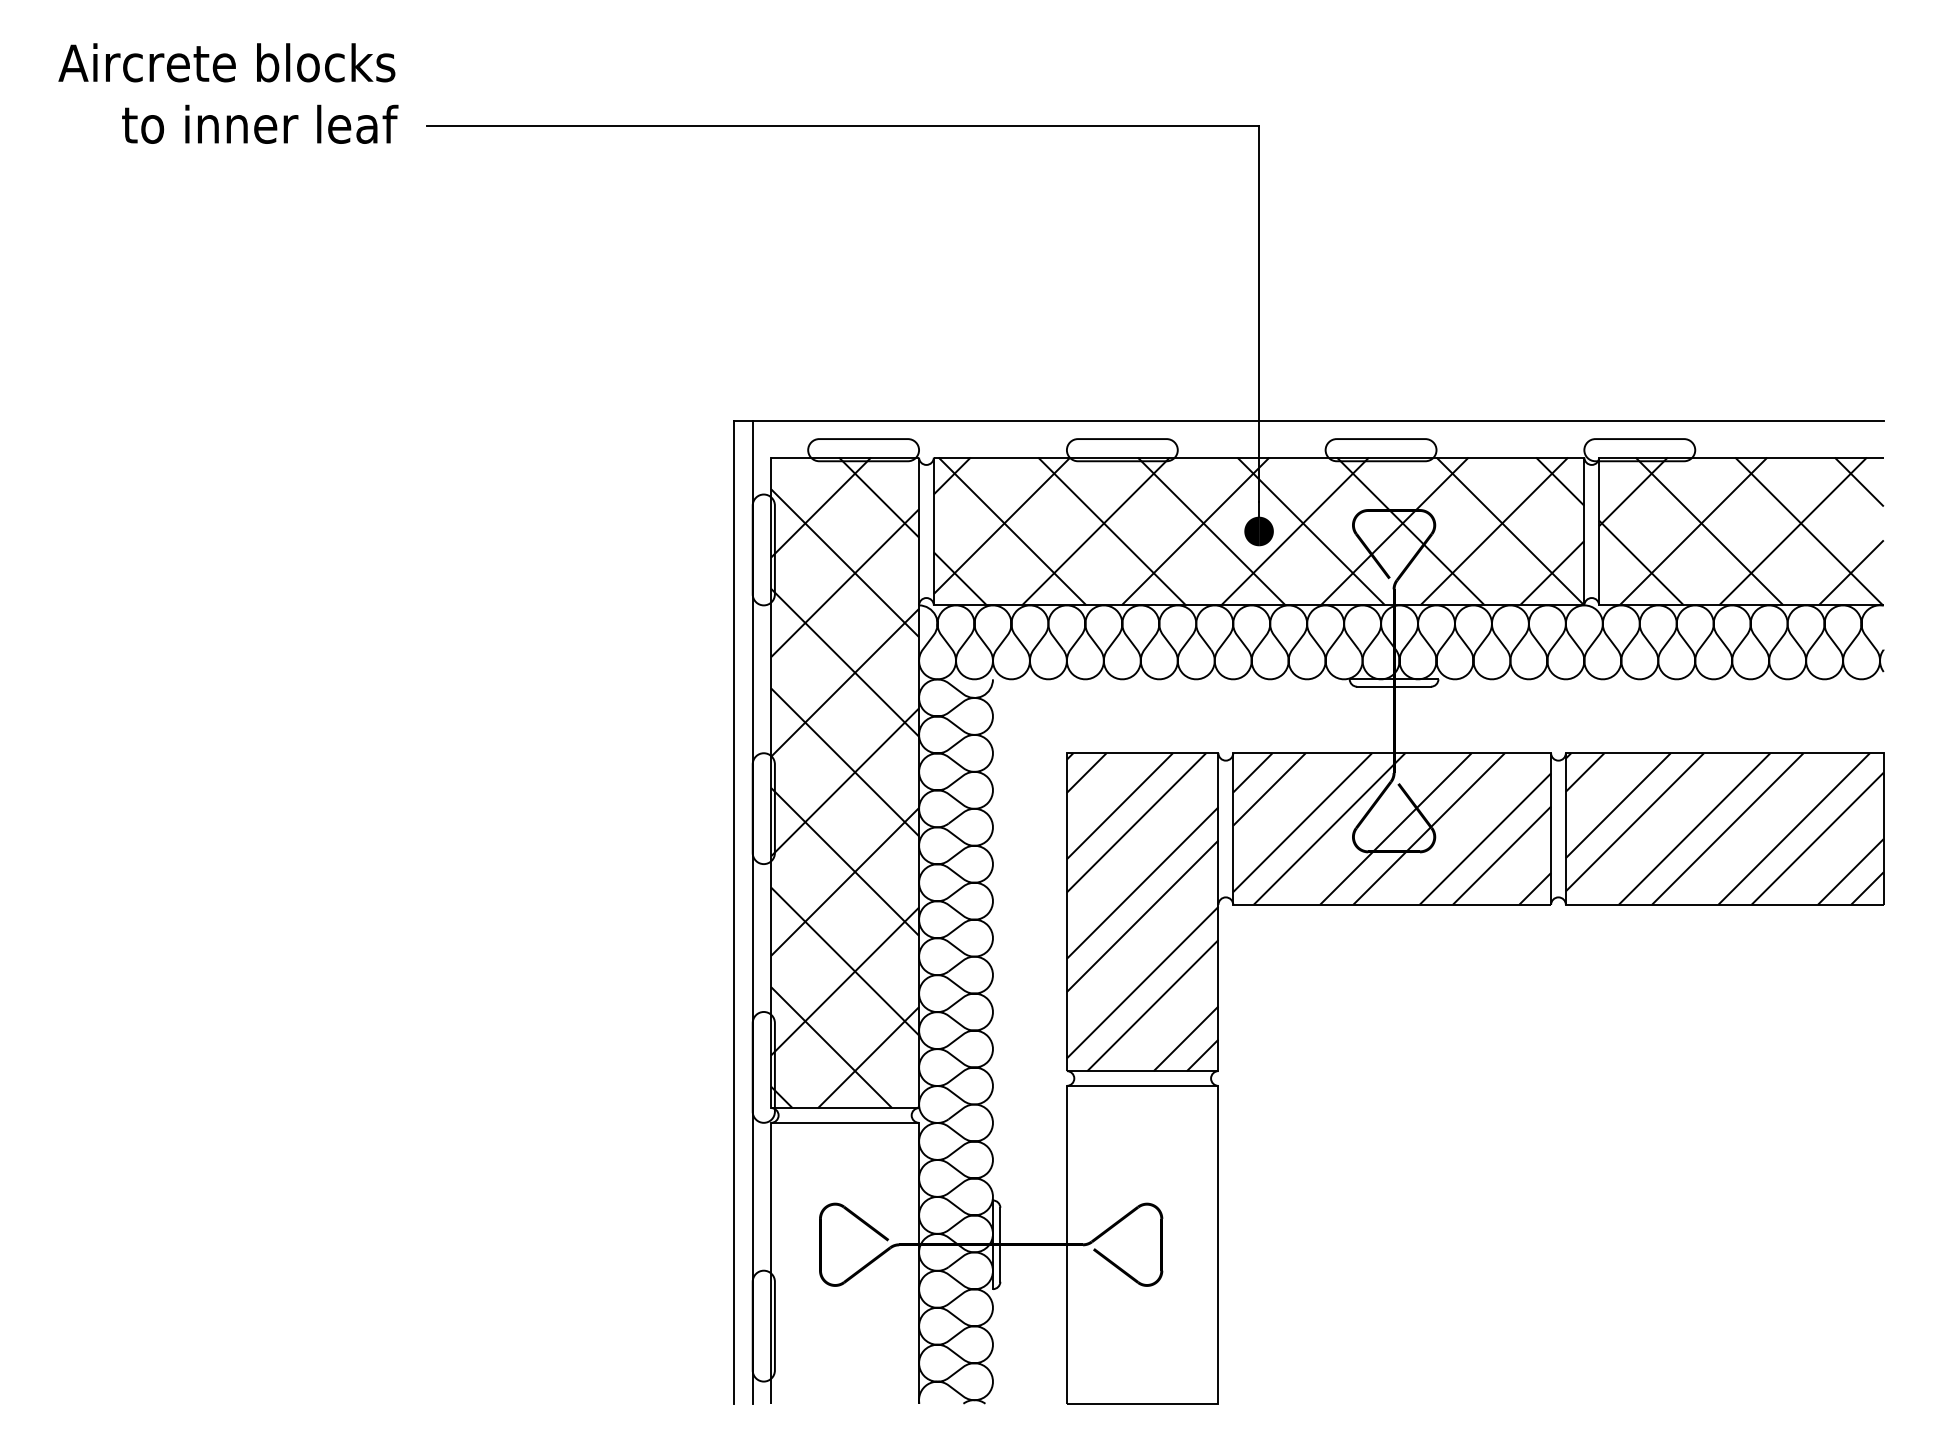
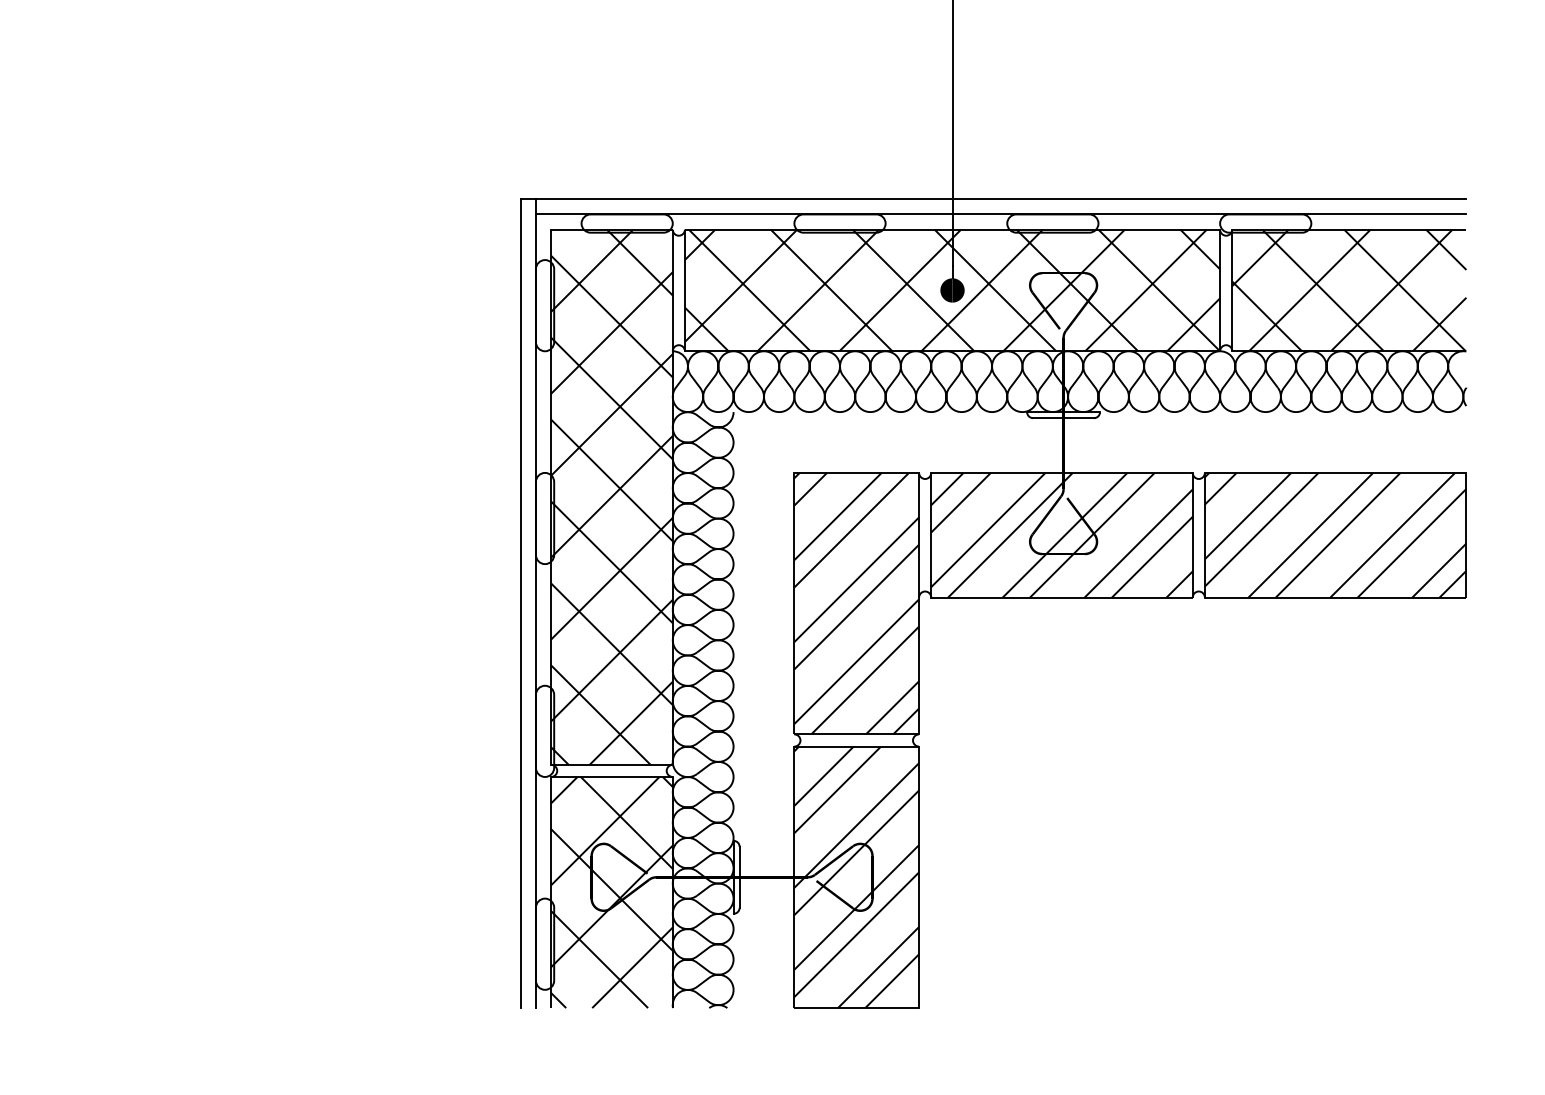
line: (1317, 439) -> (1000, 214), added
hatch: (1142, 1244) -> (856, 877), added
hatch: (845, 1262) -> (612, 891), added

